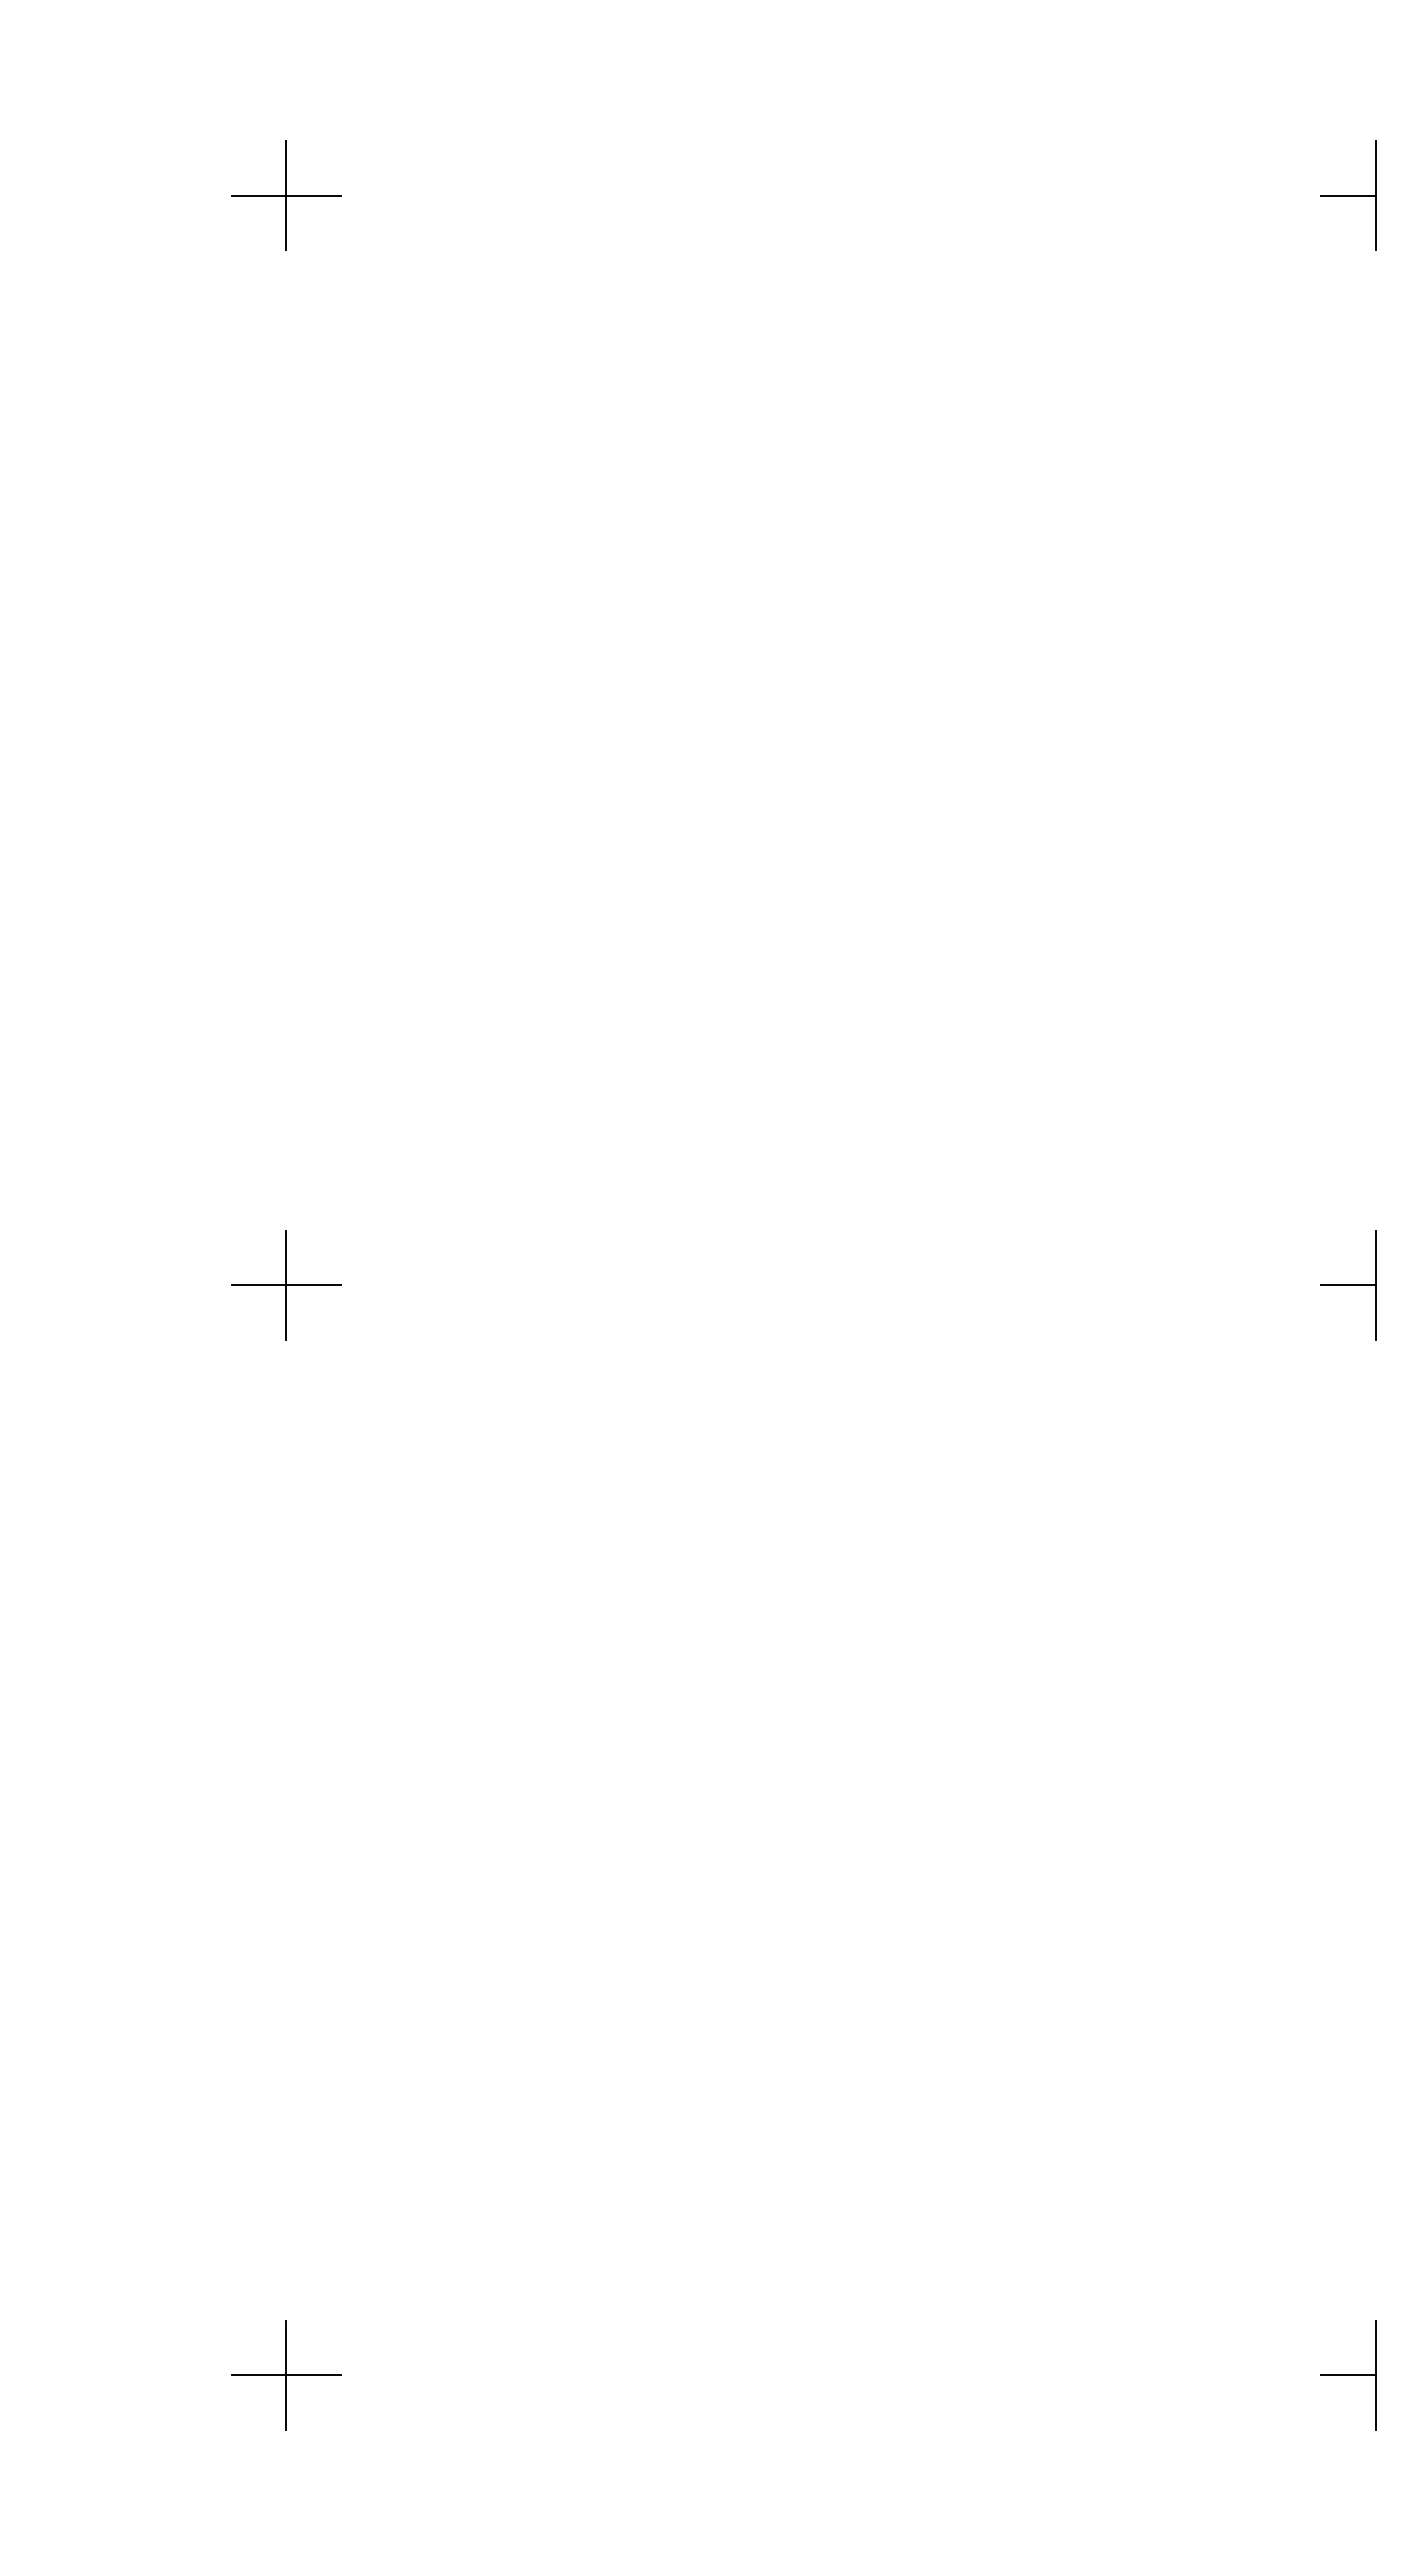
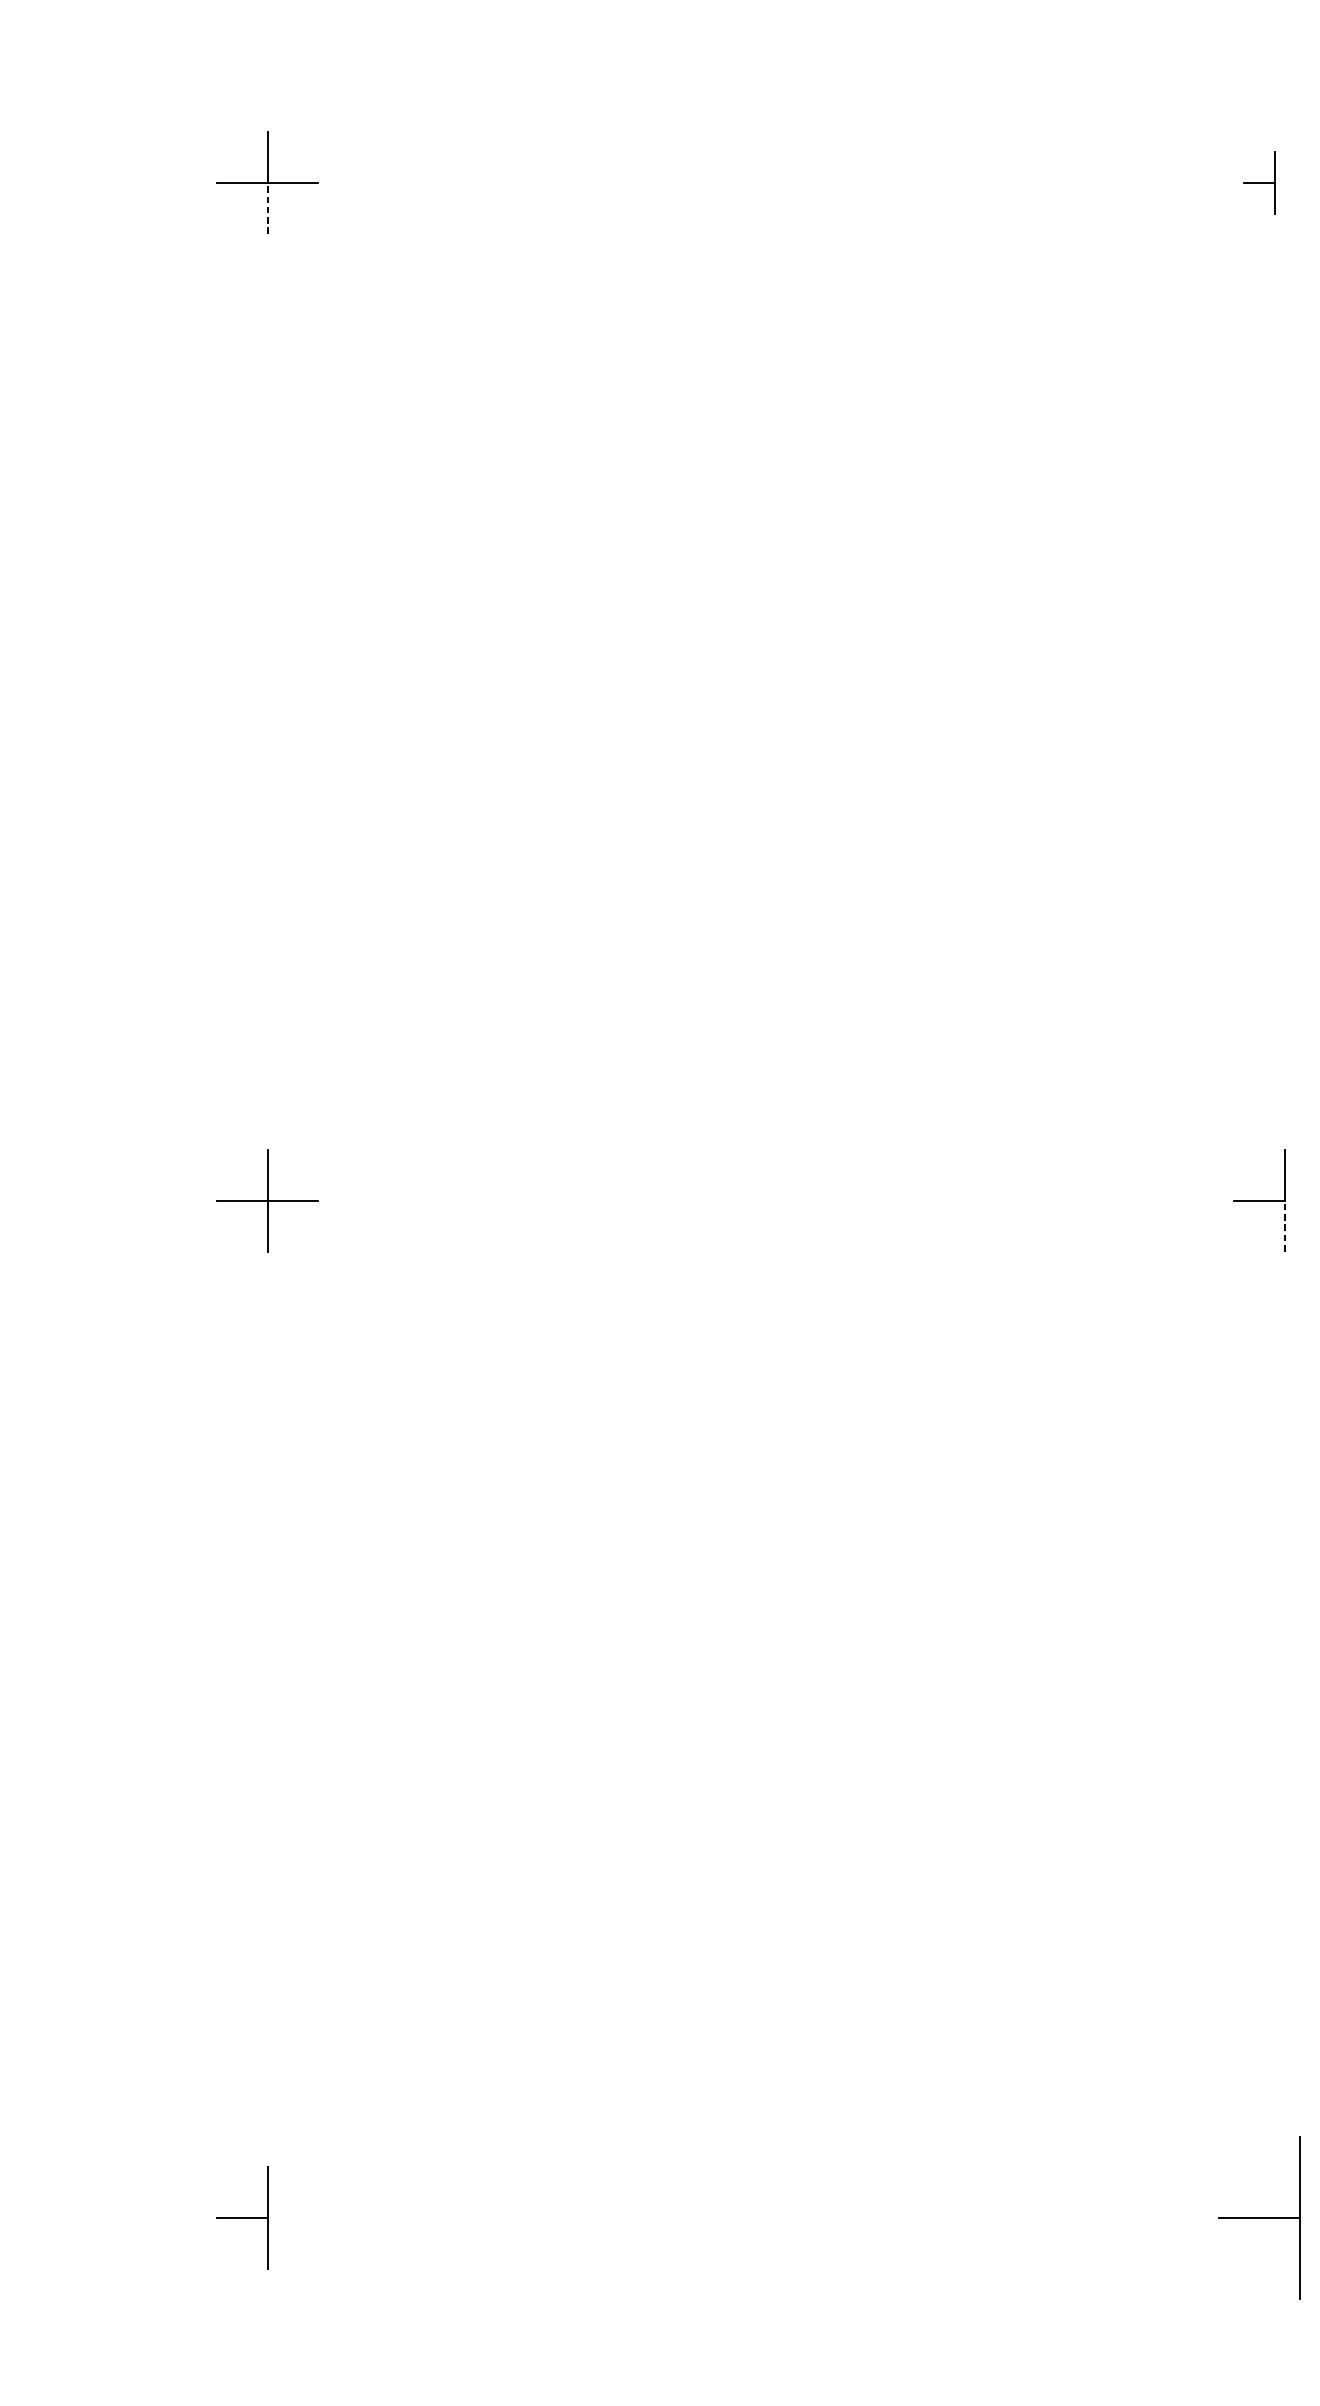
part: (1348, 195) -> (1259, 182), size x0.6
line: (286, 222) -> (267, 208), solid -> dashed
line: (1375, 1312) -> (1284, 1225), solid -> dashed
line: (313, 2375) -> (293, 2218), removed
part: (1348, 2375) -> (1259, 2218), size x1.6

